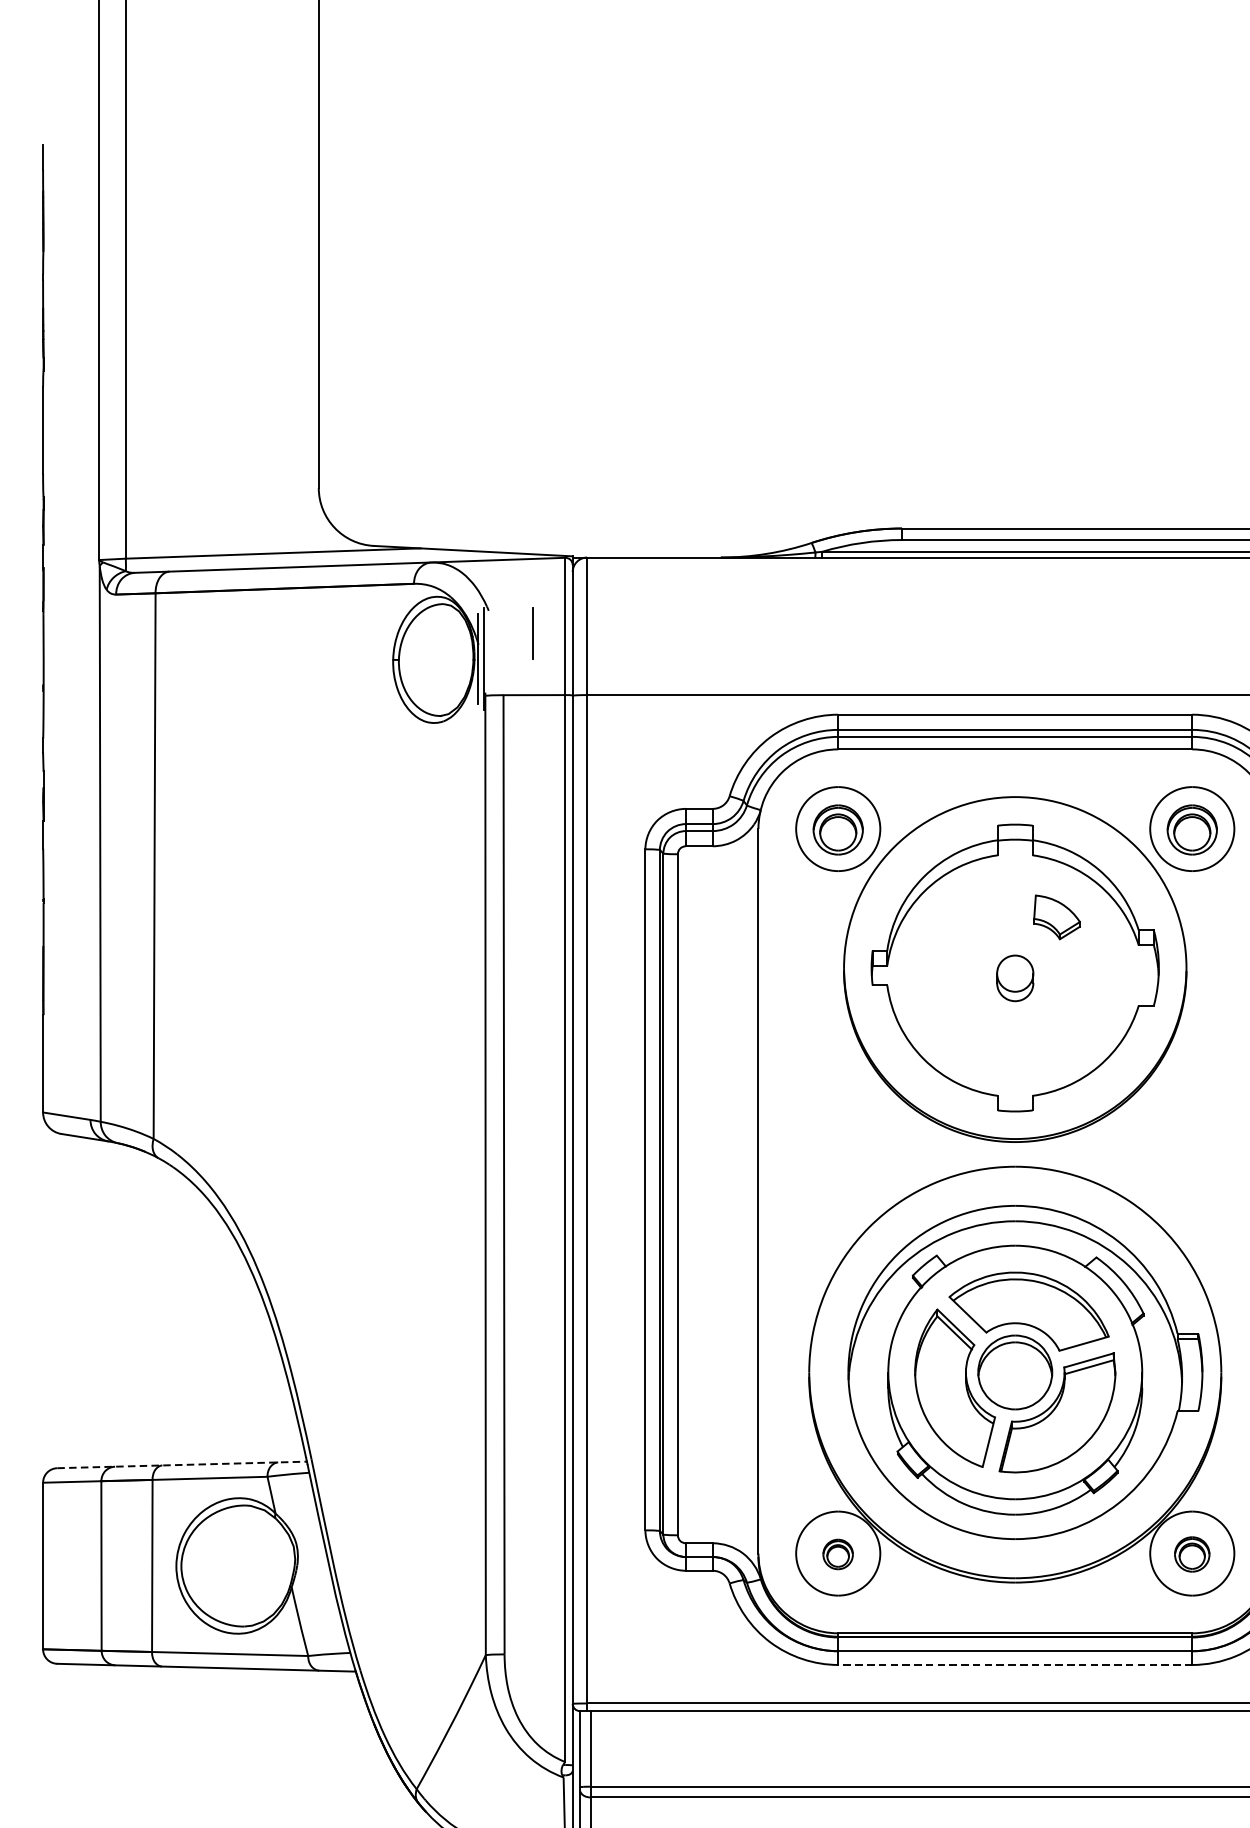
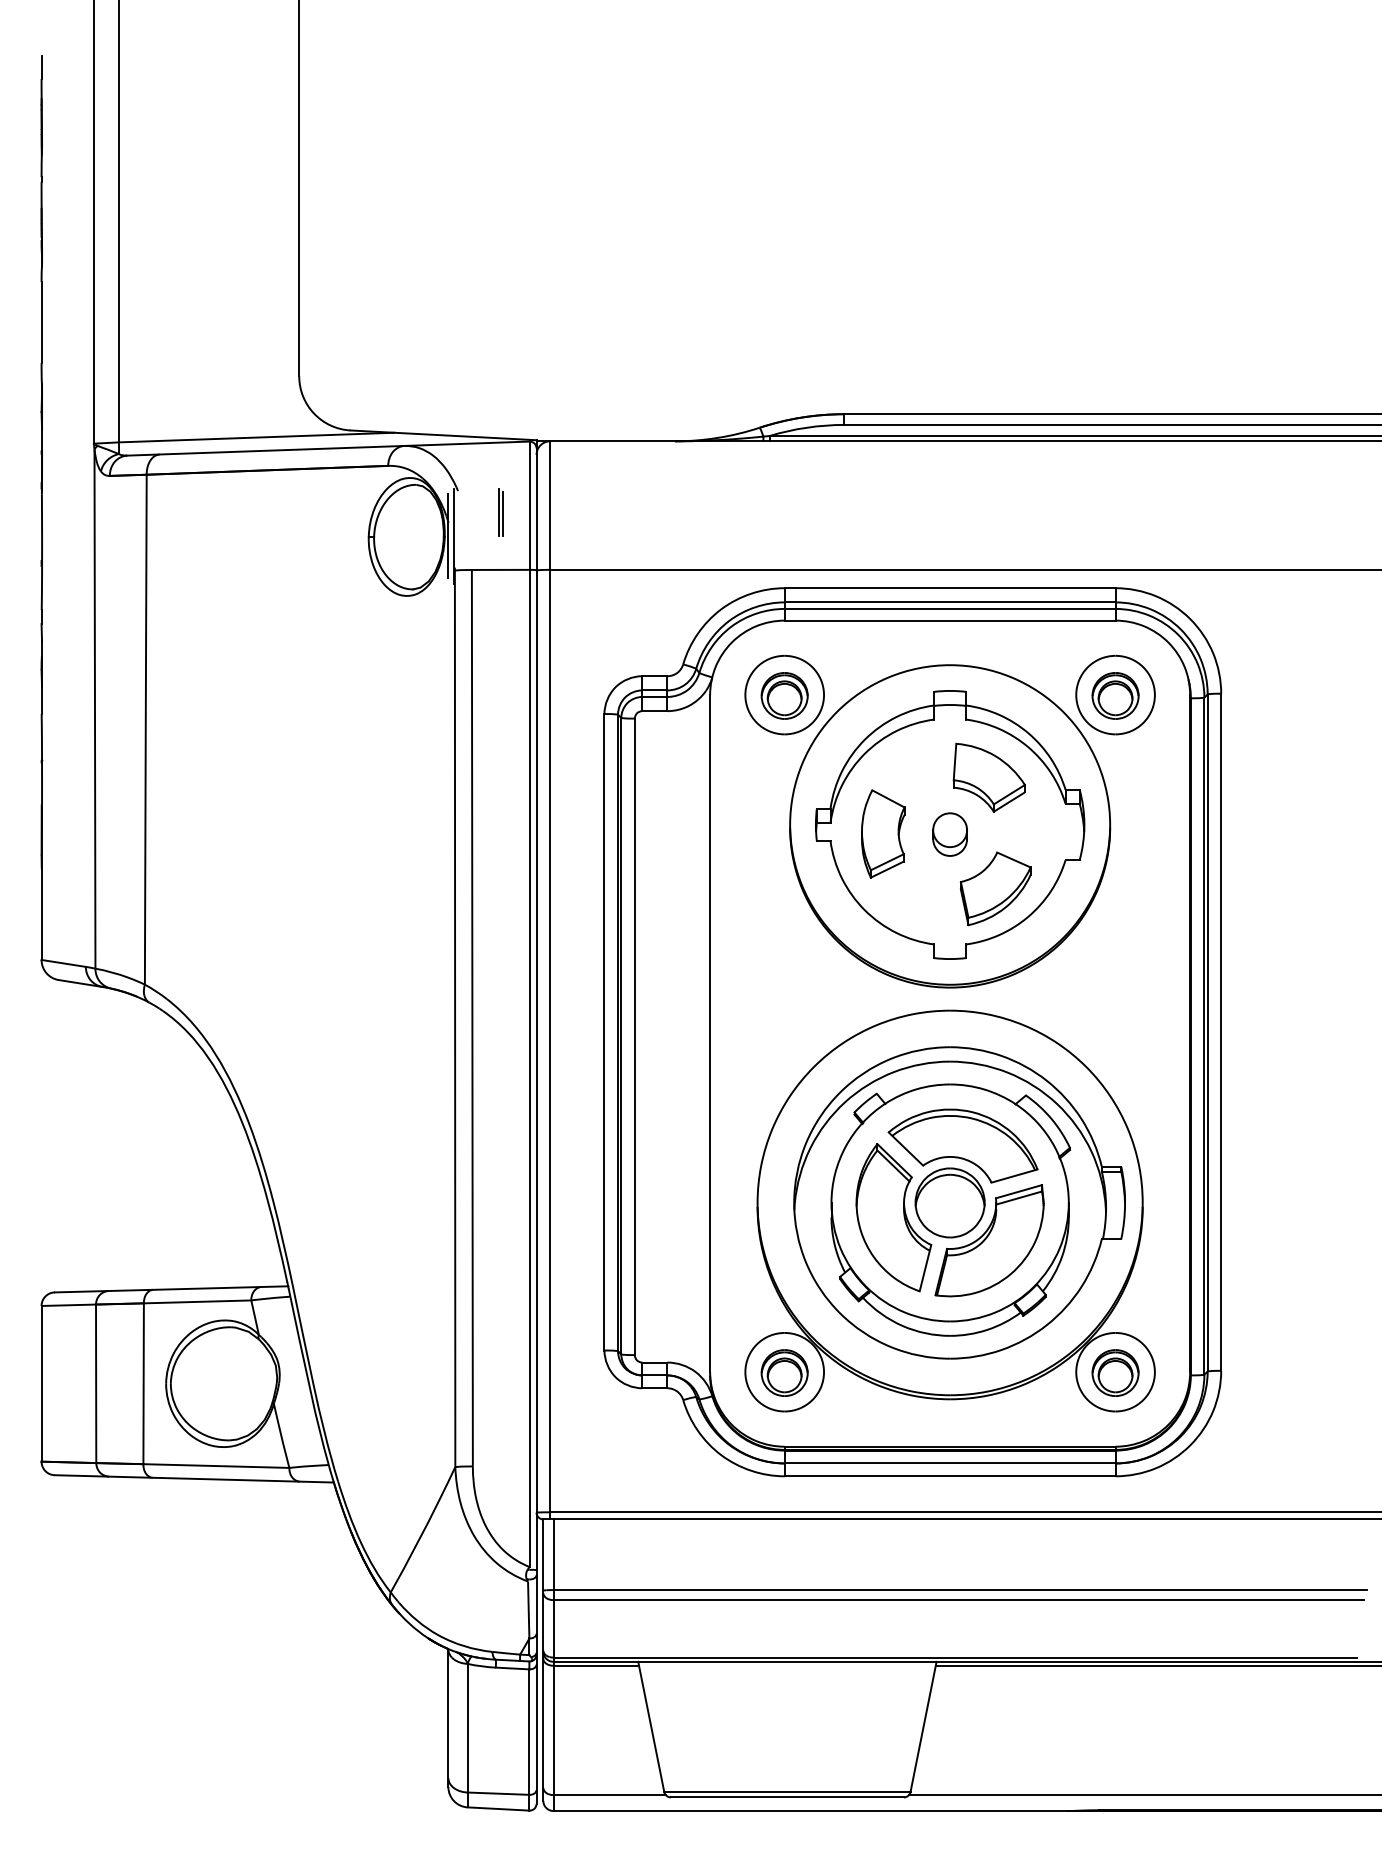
line: (536, 634) -> (502, 513), added
part: (1056, 917) -> (988, 777), size x1.67
part: (943, 977) -> (883, 833), added
part: (1063, 1036) -> (995, 888), added
line: (182, 1465) -> (171, 1289), dashed -> solid
part: (838, 1553) -> (784, 1372), size x1.67
part: (1192, 1553) -> (1115, 1372), size x1.43
line: (1014, 1665) -> (949, 1476), dashed -> solid

